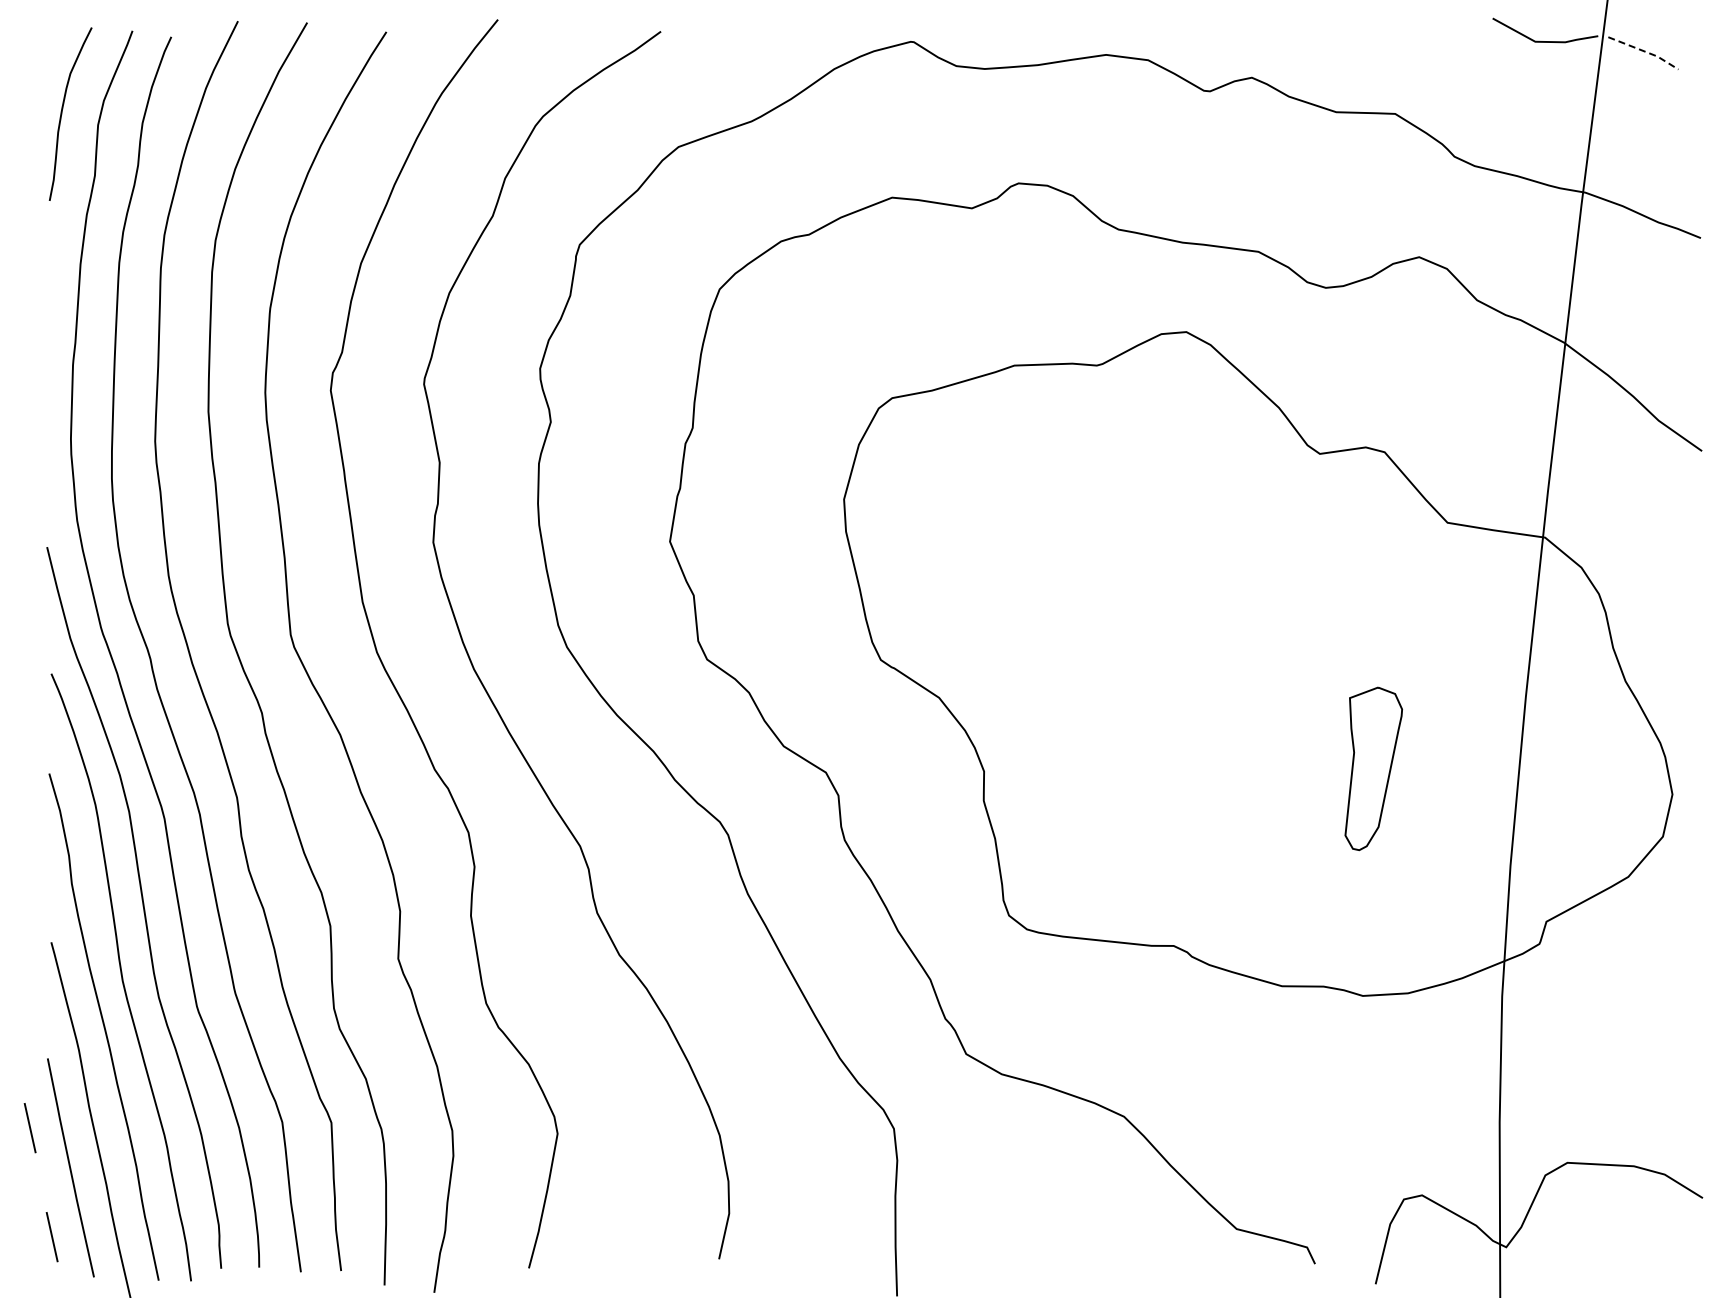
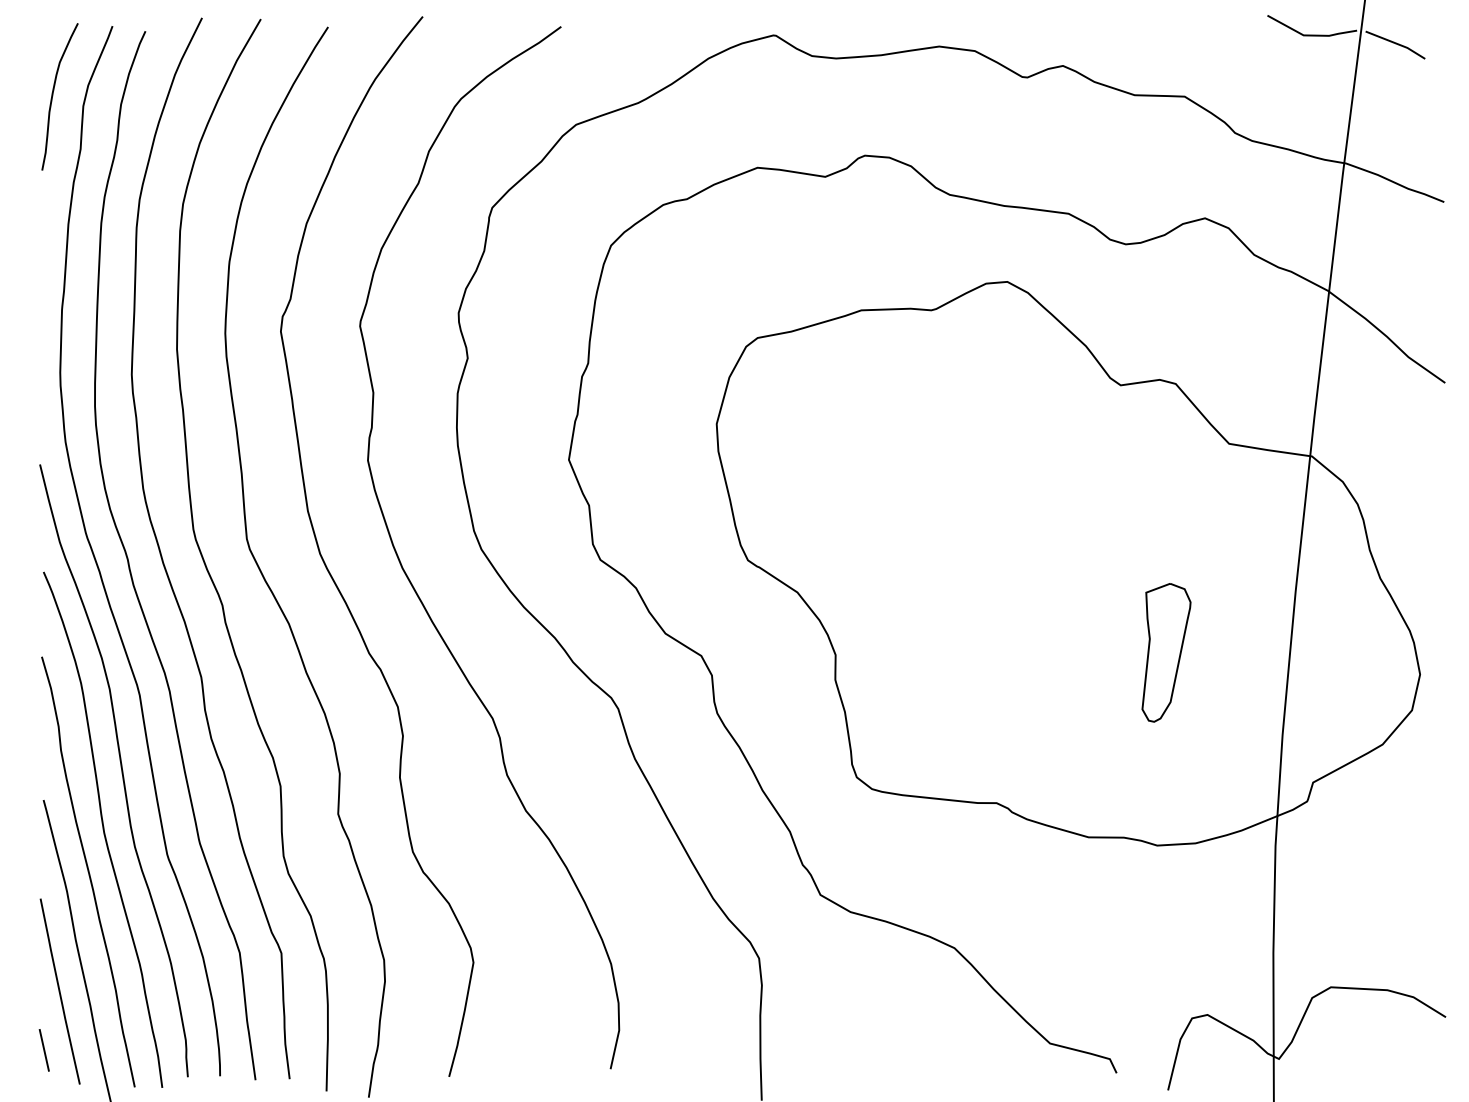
line: (1645, 51) -> (1397, 43), dashed -> solid
line: (29, 1128) -> (25, 958), removed

